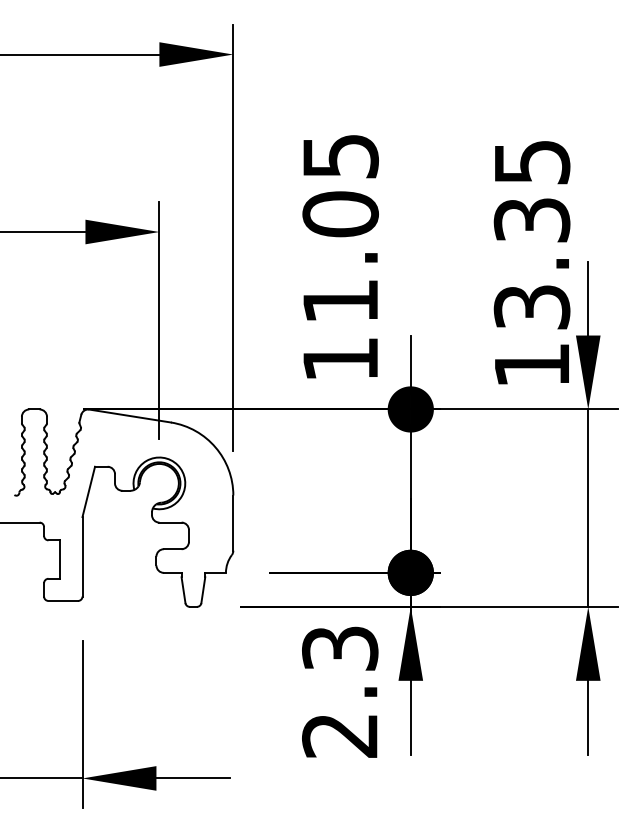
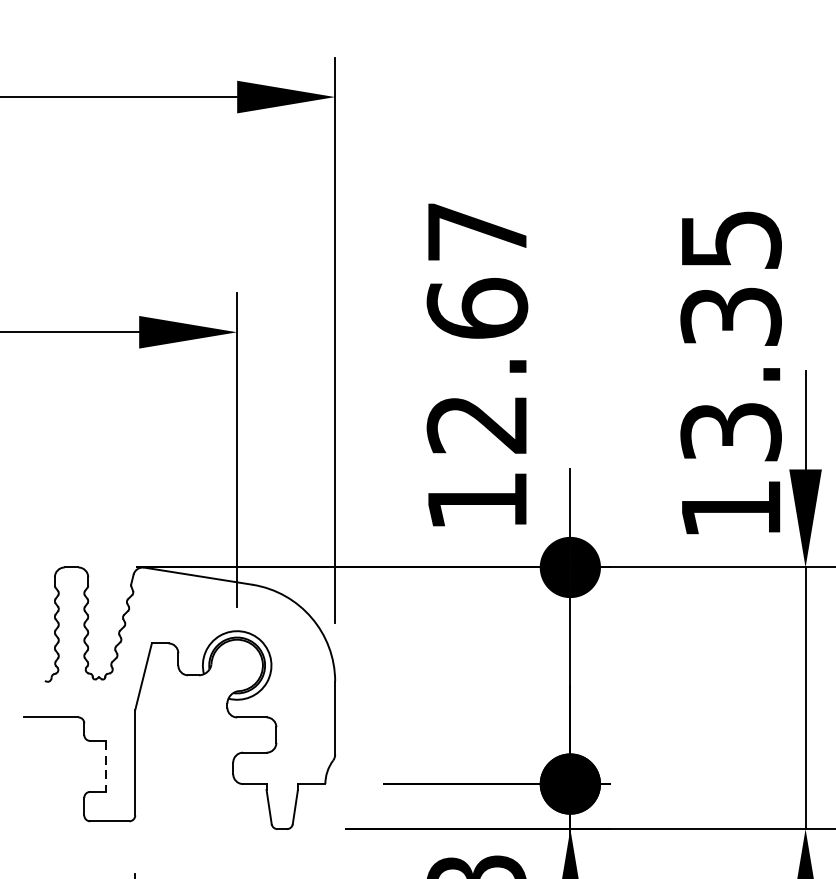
text: (340, 229) -> (477, 328), 11.05 -> 12.67
line: (60, 560) -> (106, 767), solid -> dashed

